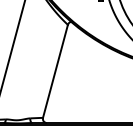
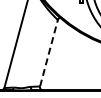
line: (56, 70) -> (49, 52), solid -> dashed

